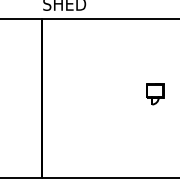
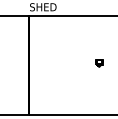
part: (155, 94) -> (99, 63), size x0.6

